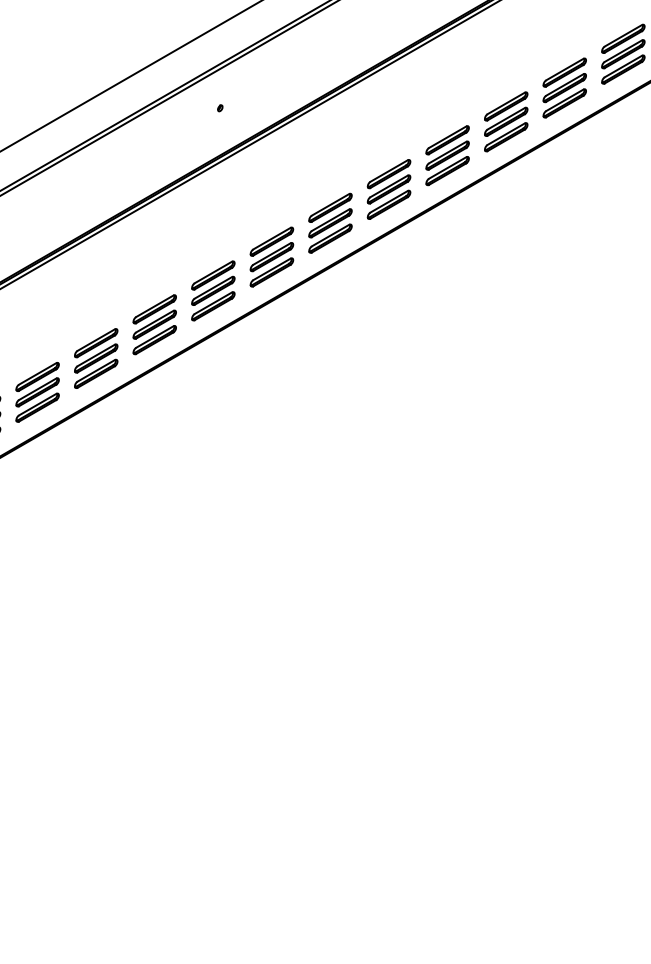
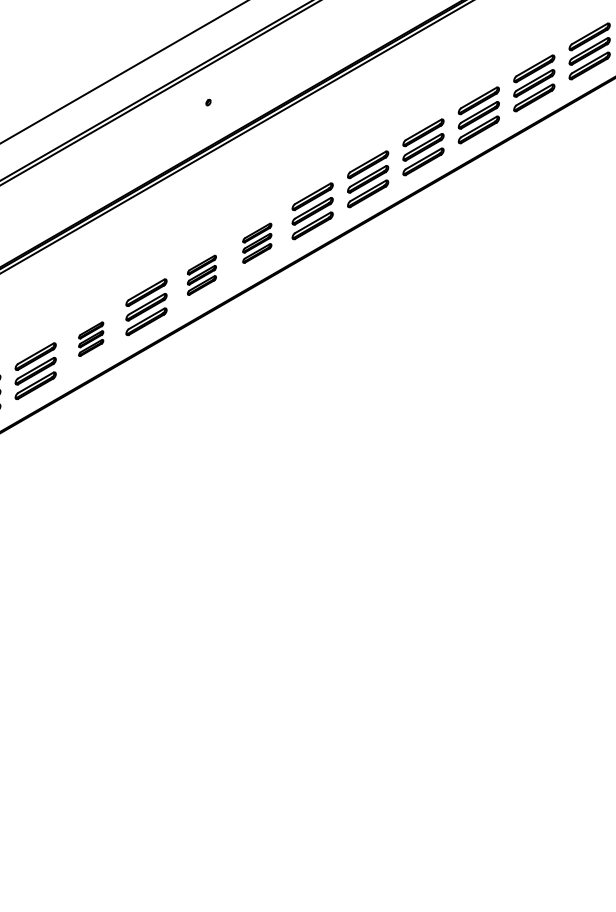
part: (271, 256) -> (256, 242), size x0.7
part: (213, 290) -> (202, 274), size x0.7
part: (96, 358) -> (91, 339), size x0.6

